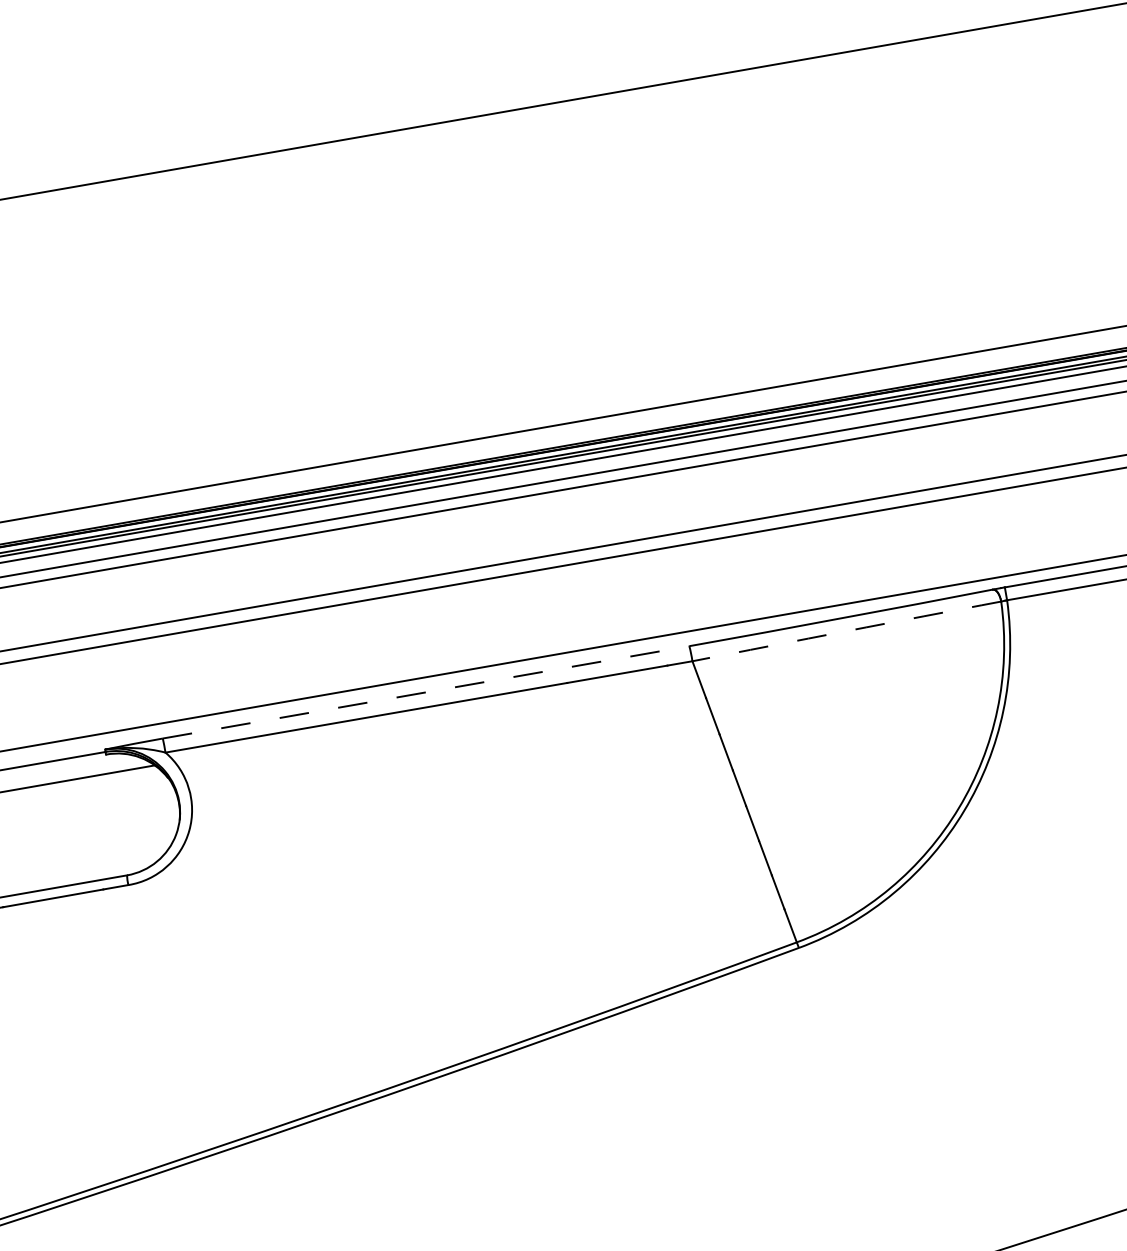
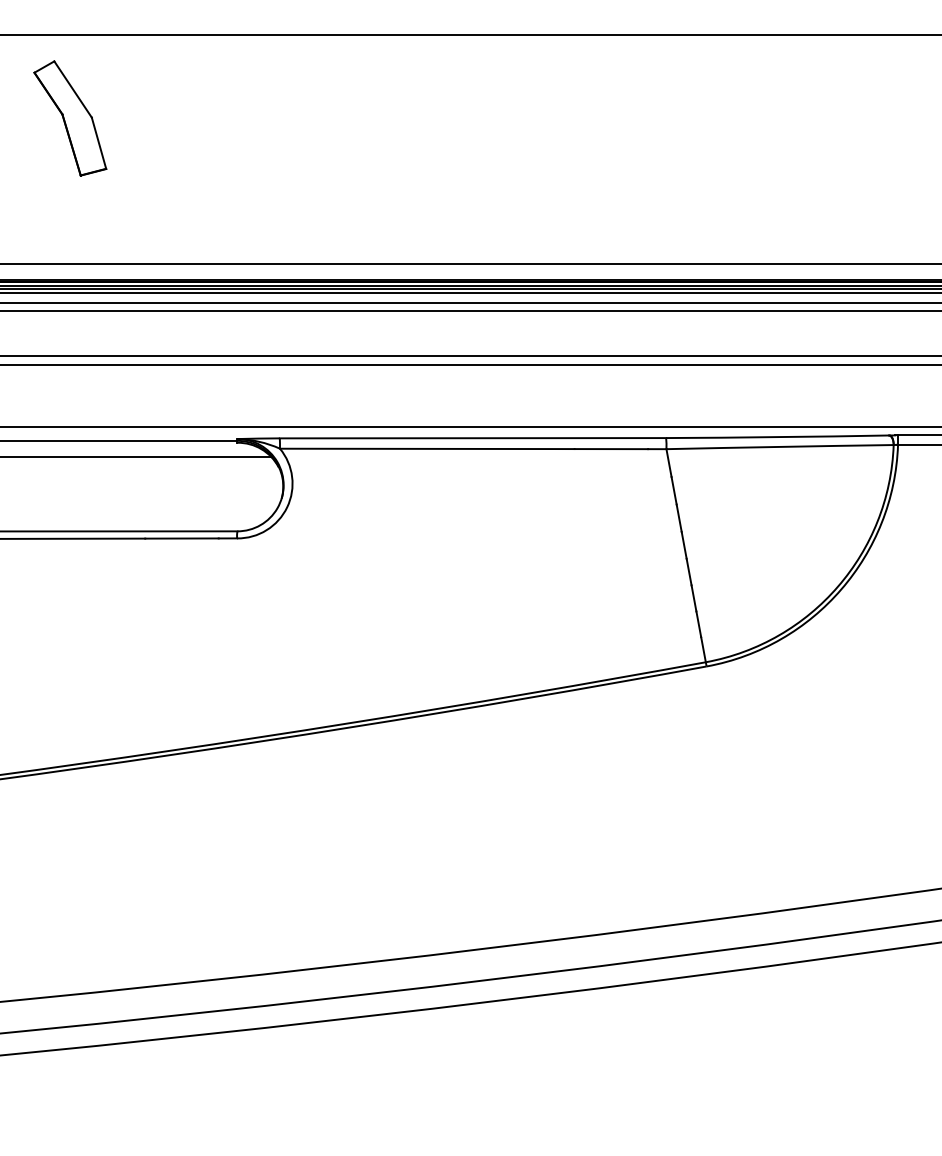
arc: (847, 630) -> (780, 446), dashed -> solid
line: (426, 692) -> (473, 438), dashed -> solid

